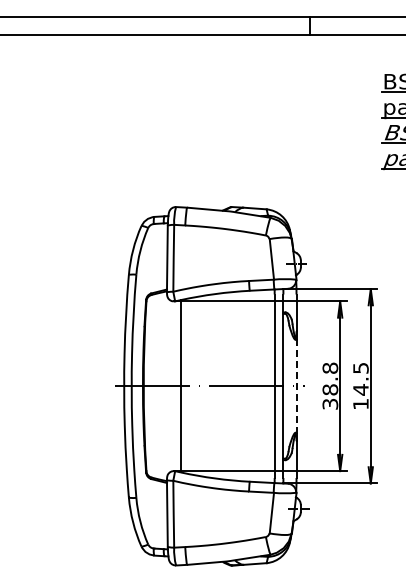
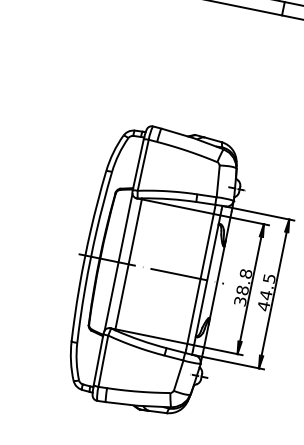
line: (296, 385) -> (217, 281), dashed -> solid
line: (167, 386) -> (118, 262), added
text: (360, 404) -> (263, 306), 14.5 -> 44.5

